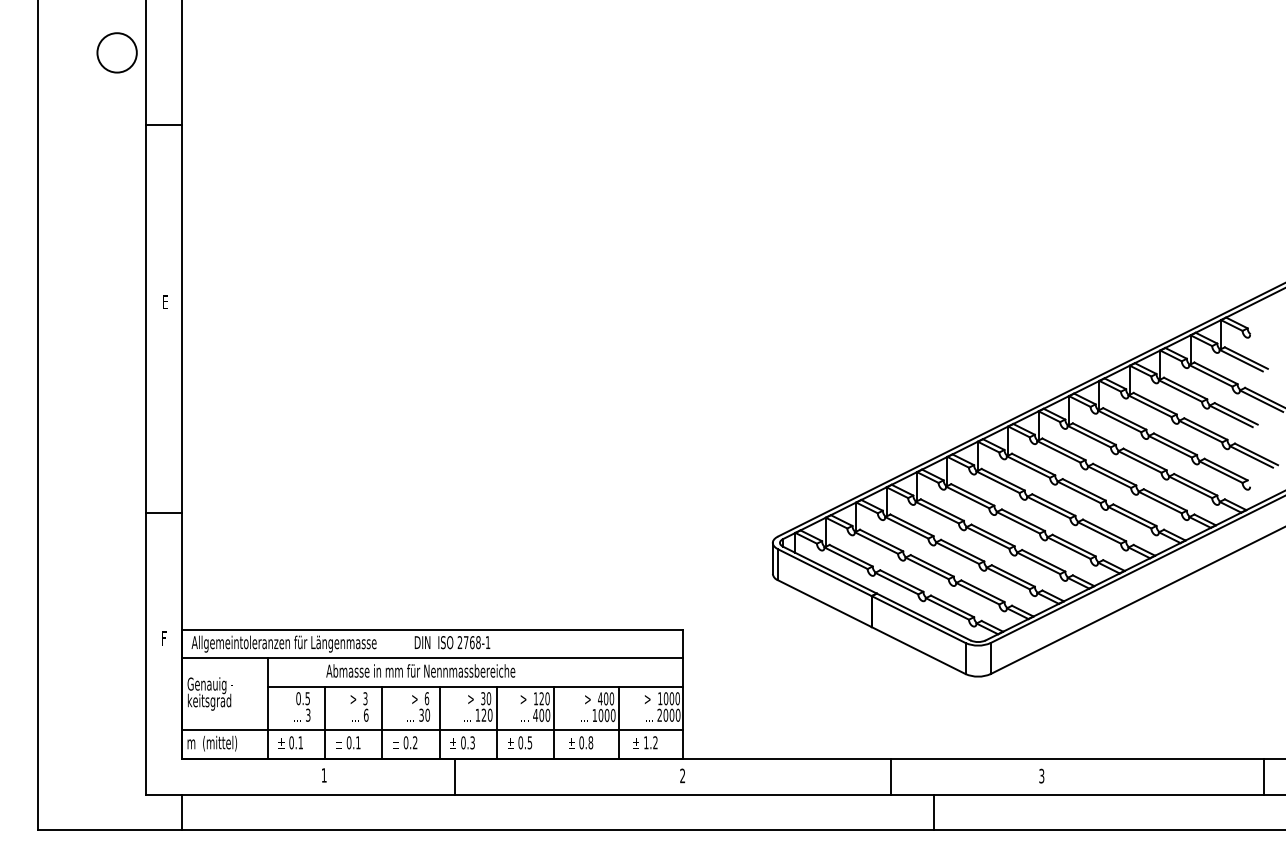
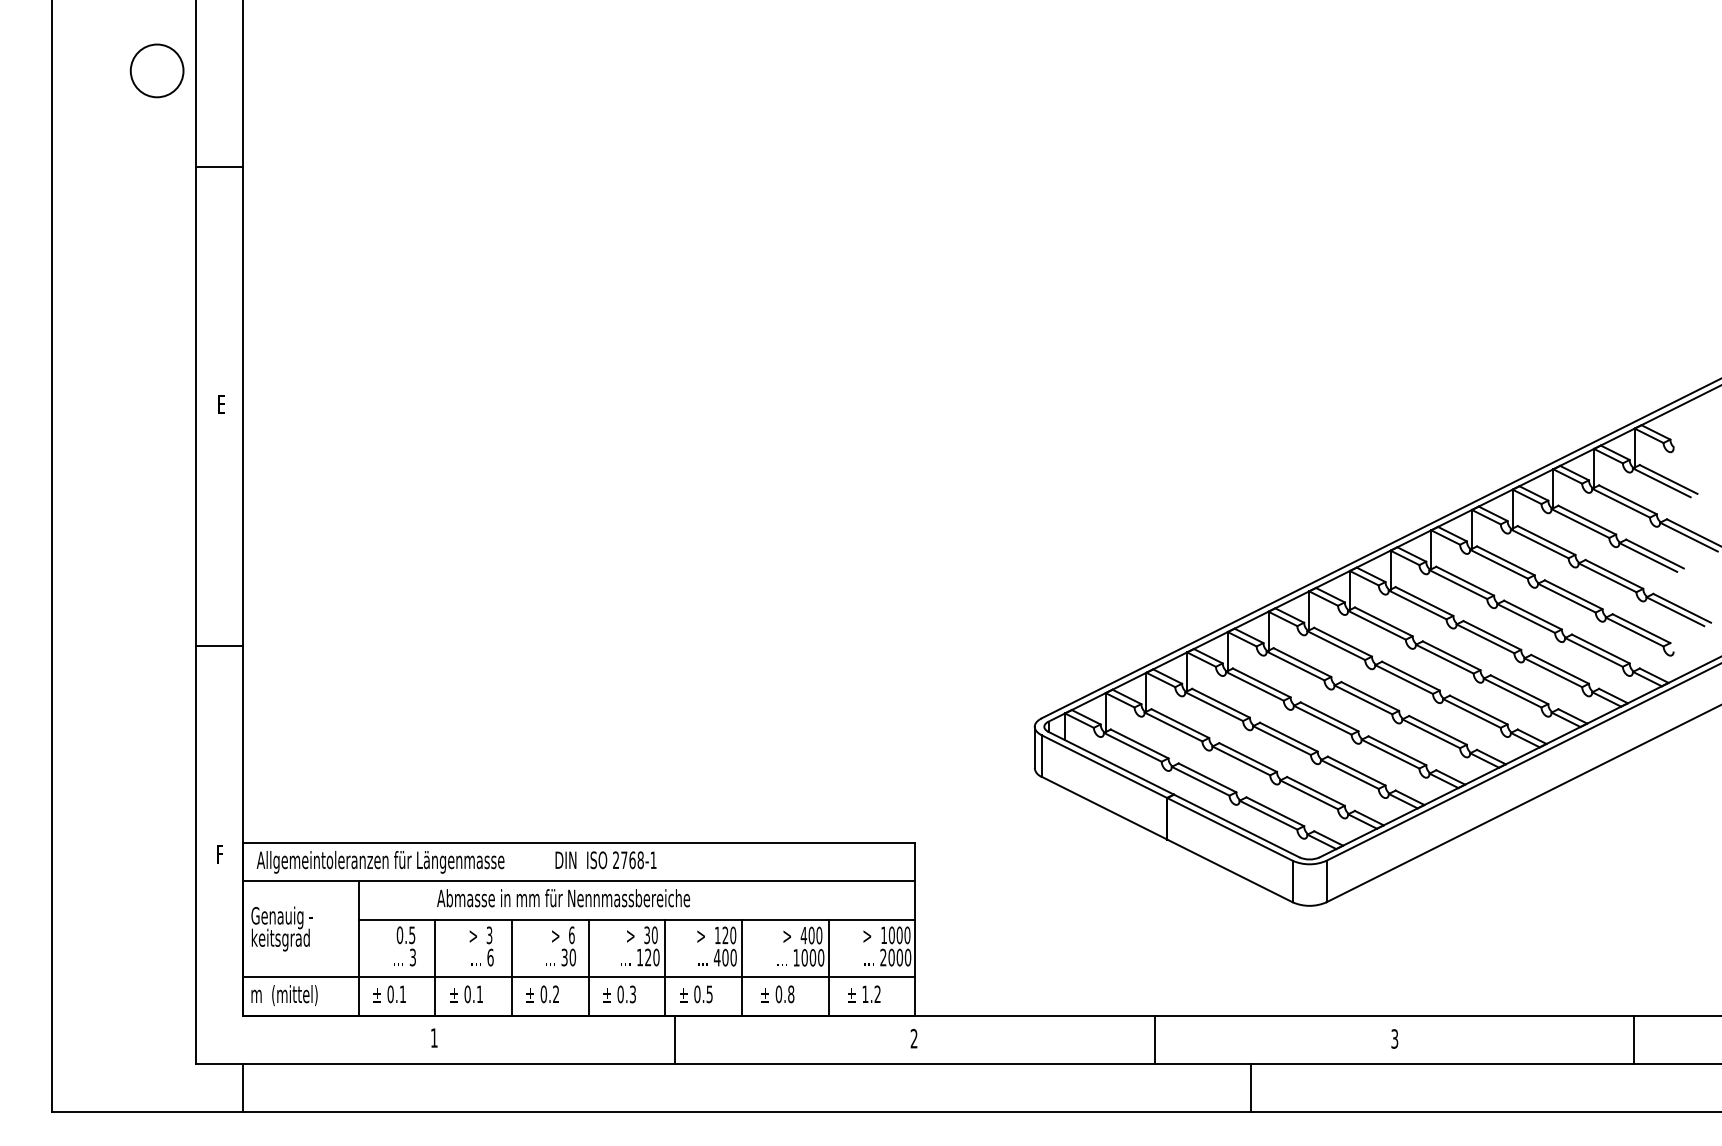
line: (163, 512) -> (219, 646), moved
line: (455, 776) -> (675, 1039), moved
line: (890, 776) -> (1154, 1039), moved
line: (1264, 776) -> (1634, 1039), moved

